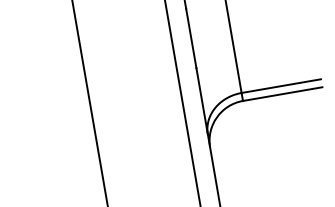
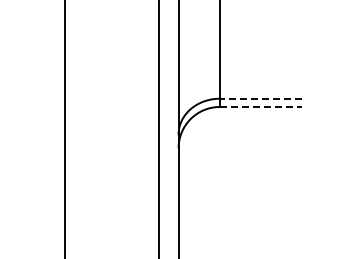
line: (280, 86) -> (260, 98), solid -> dashed
line: (283, 94) -> (261, 107), solid -> dashed

